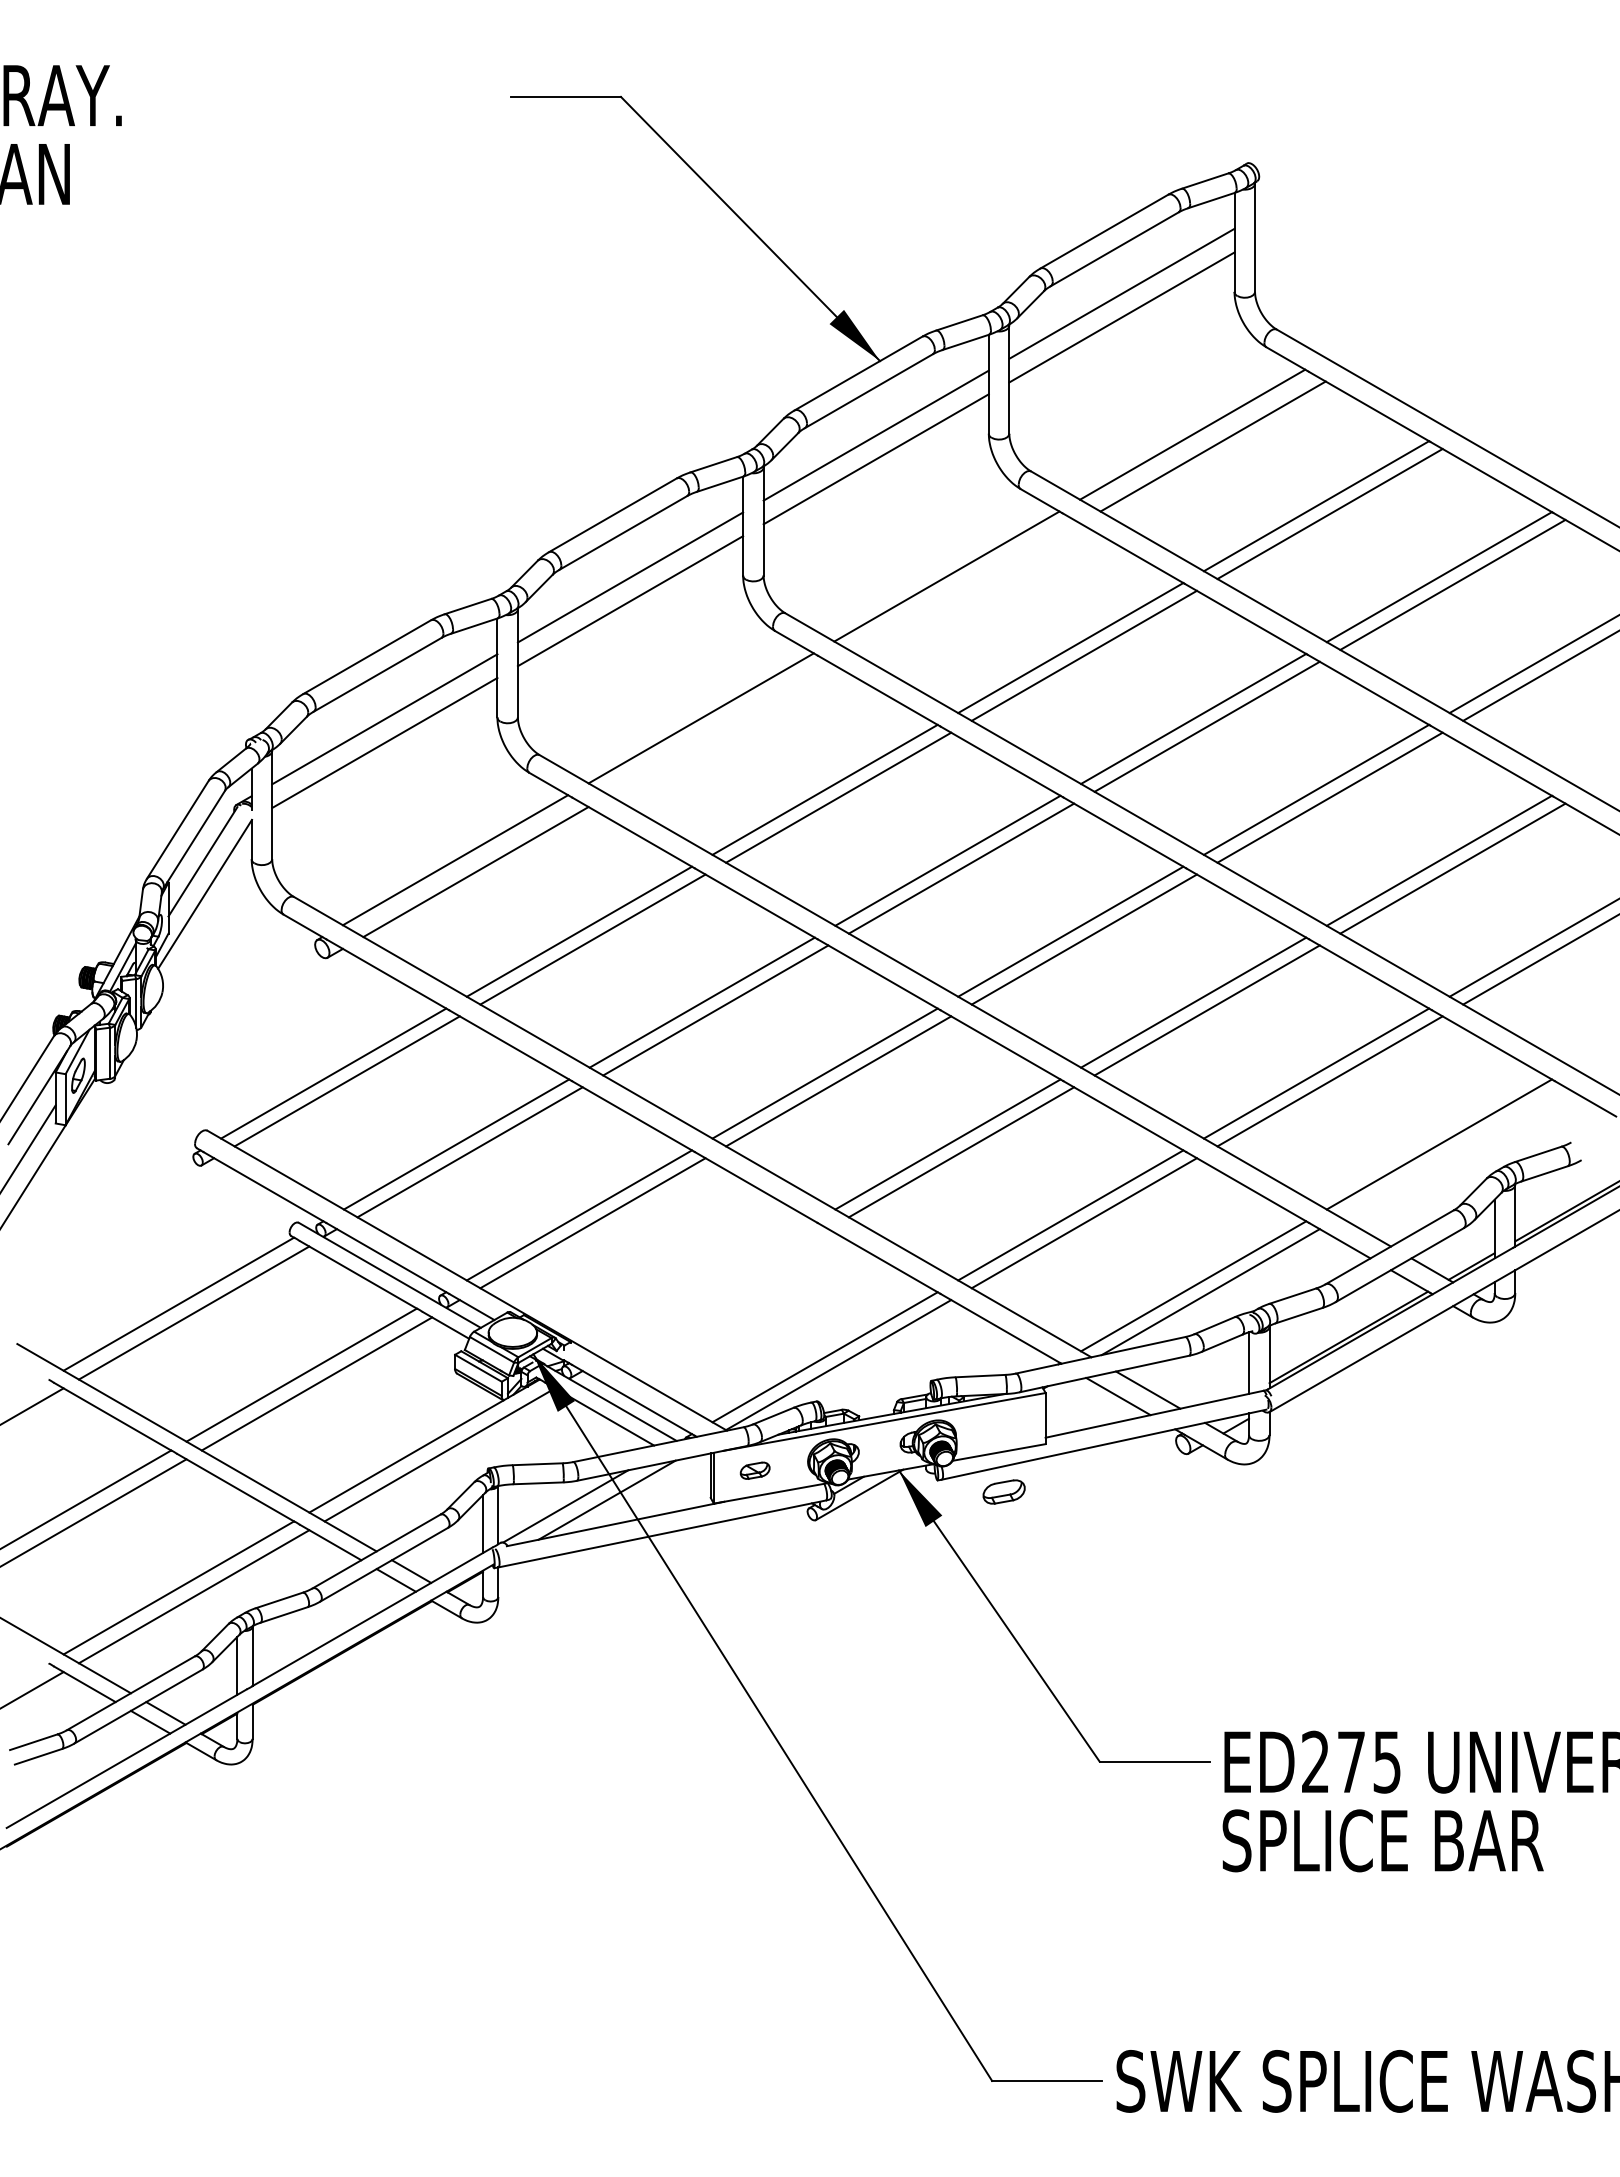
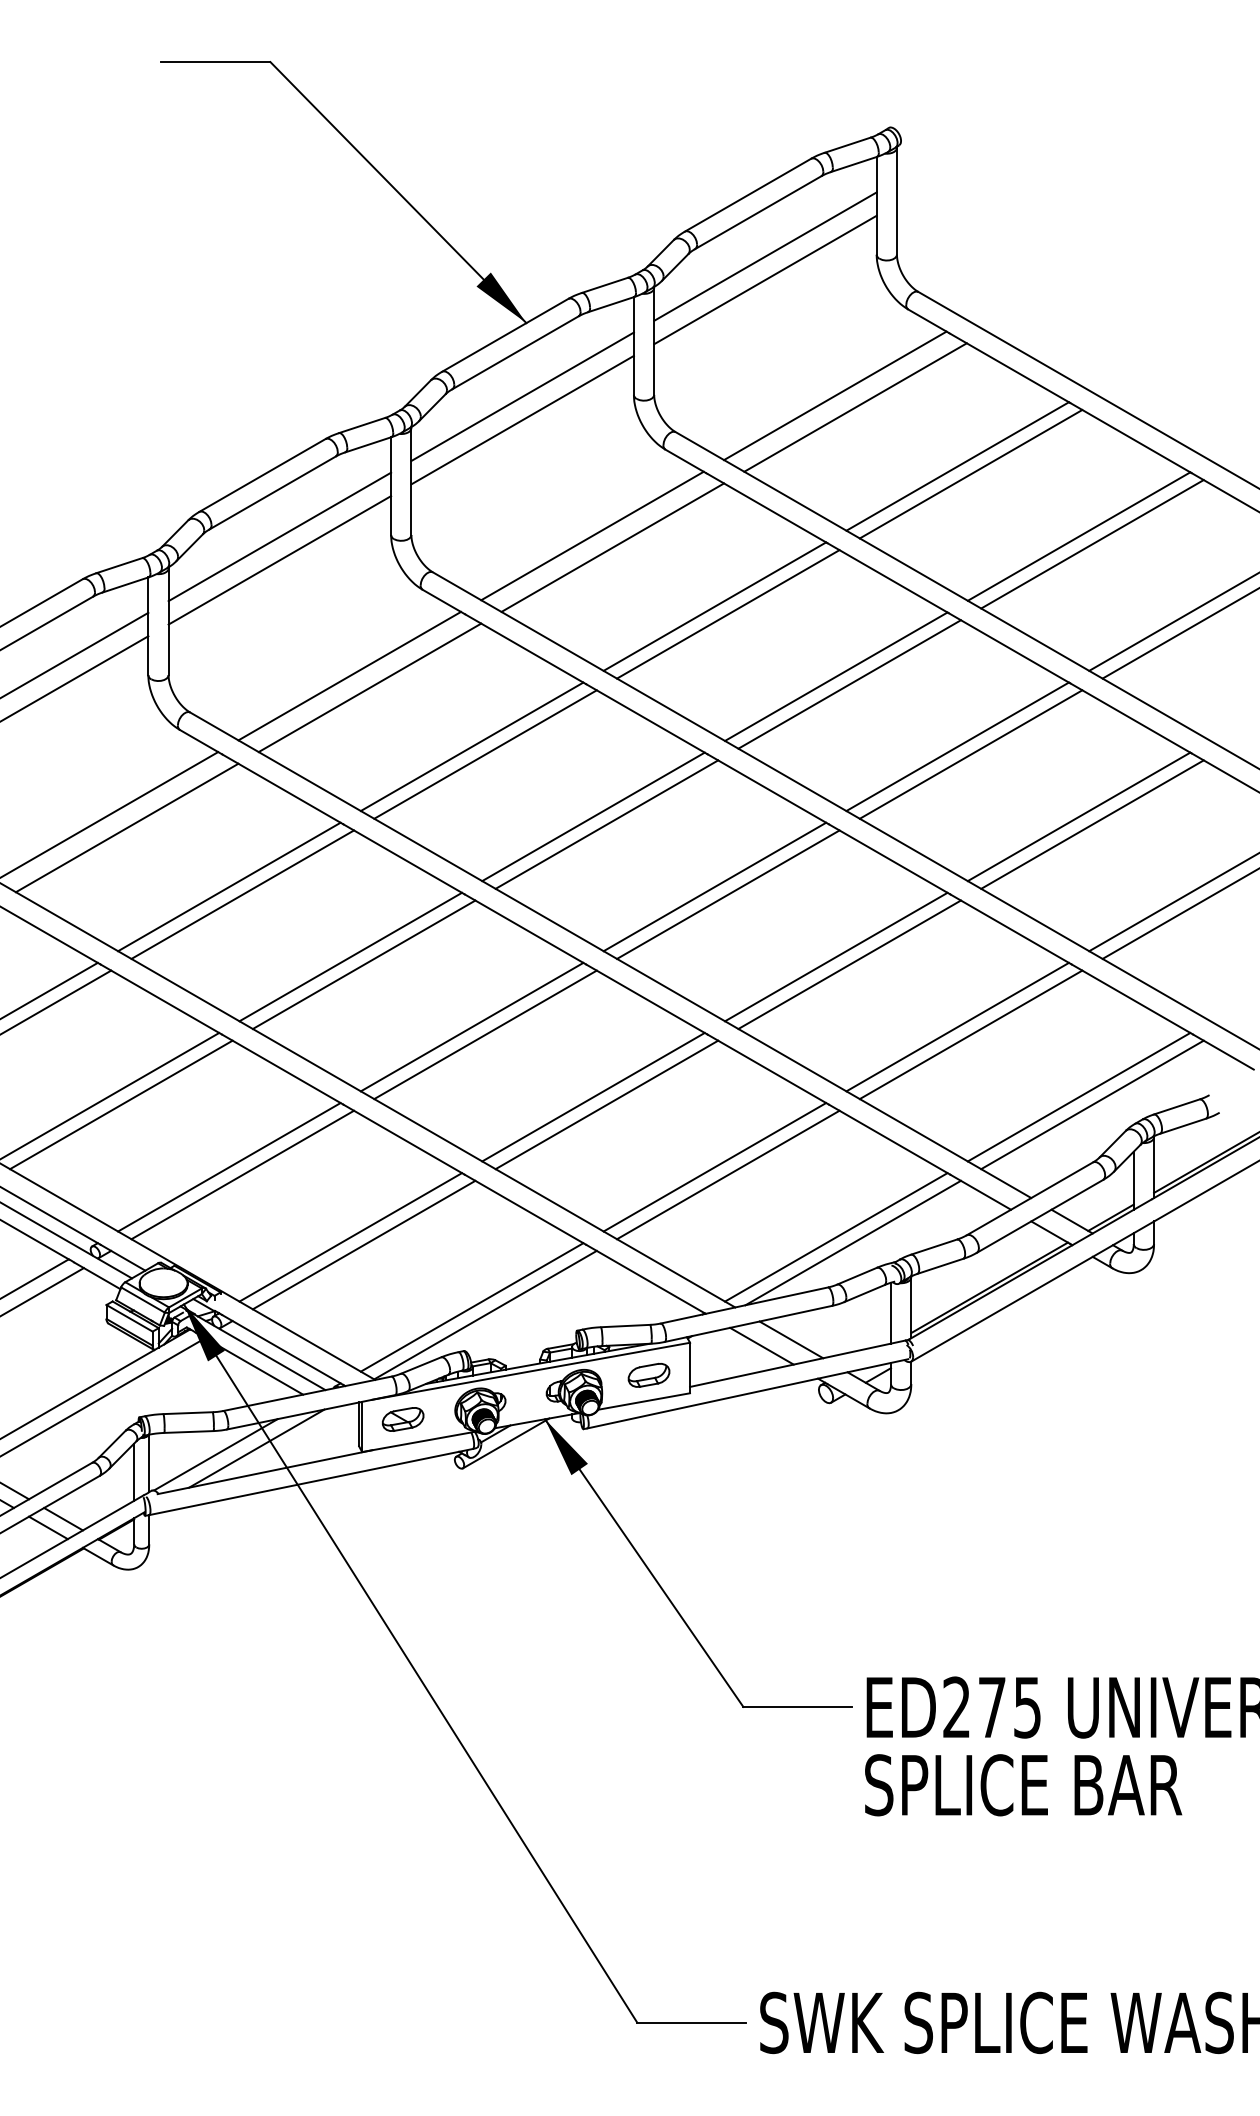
line: (967, 588) -> (612, 547), added
line: (721, 730) -> (369, 688), added
line: (1452, 1152) -> (1092, 1105), added
line: (701, 1286) -> (350, 1237), added
line: (715, 1294) -> (363, 1245), added
part: (754, 1470) -> (402, 1419), size x1.43
part: (1003, 1491) -> (648, 1374), moved

